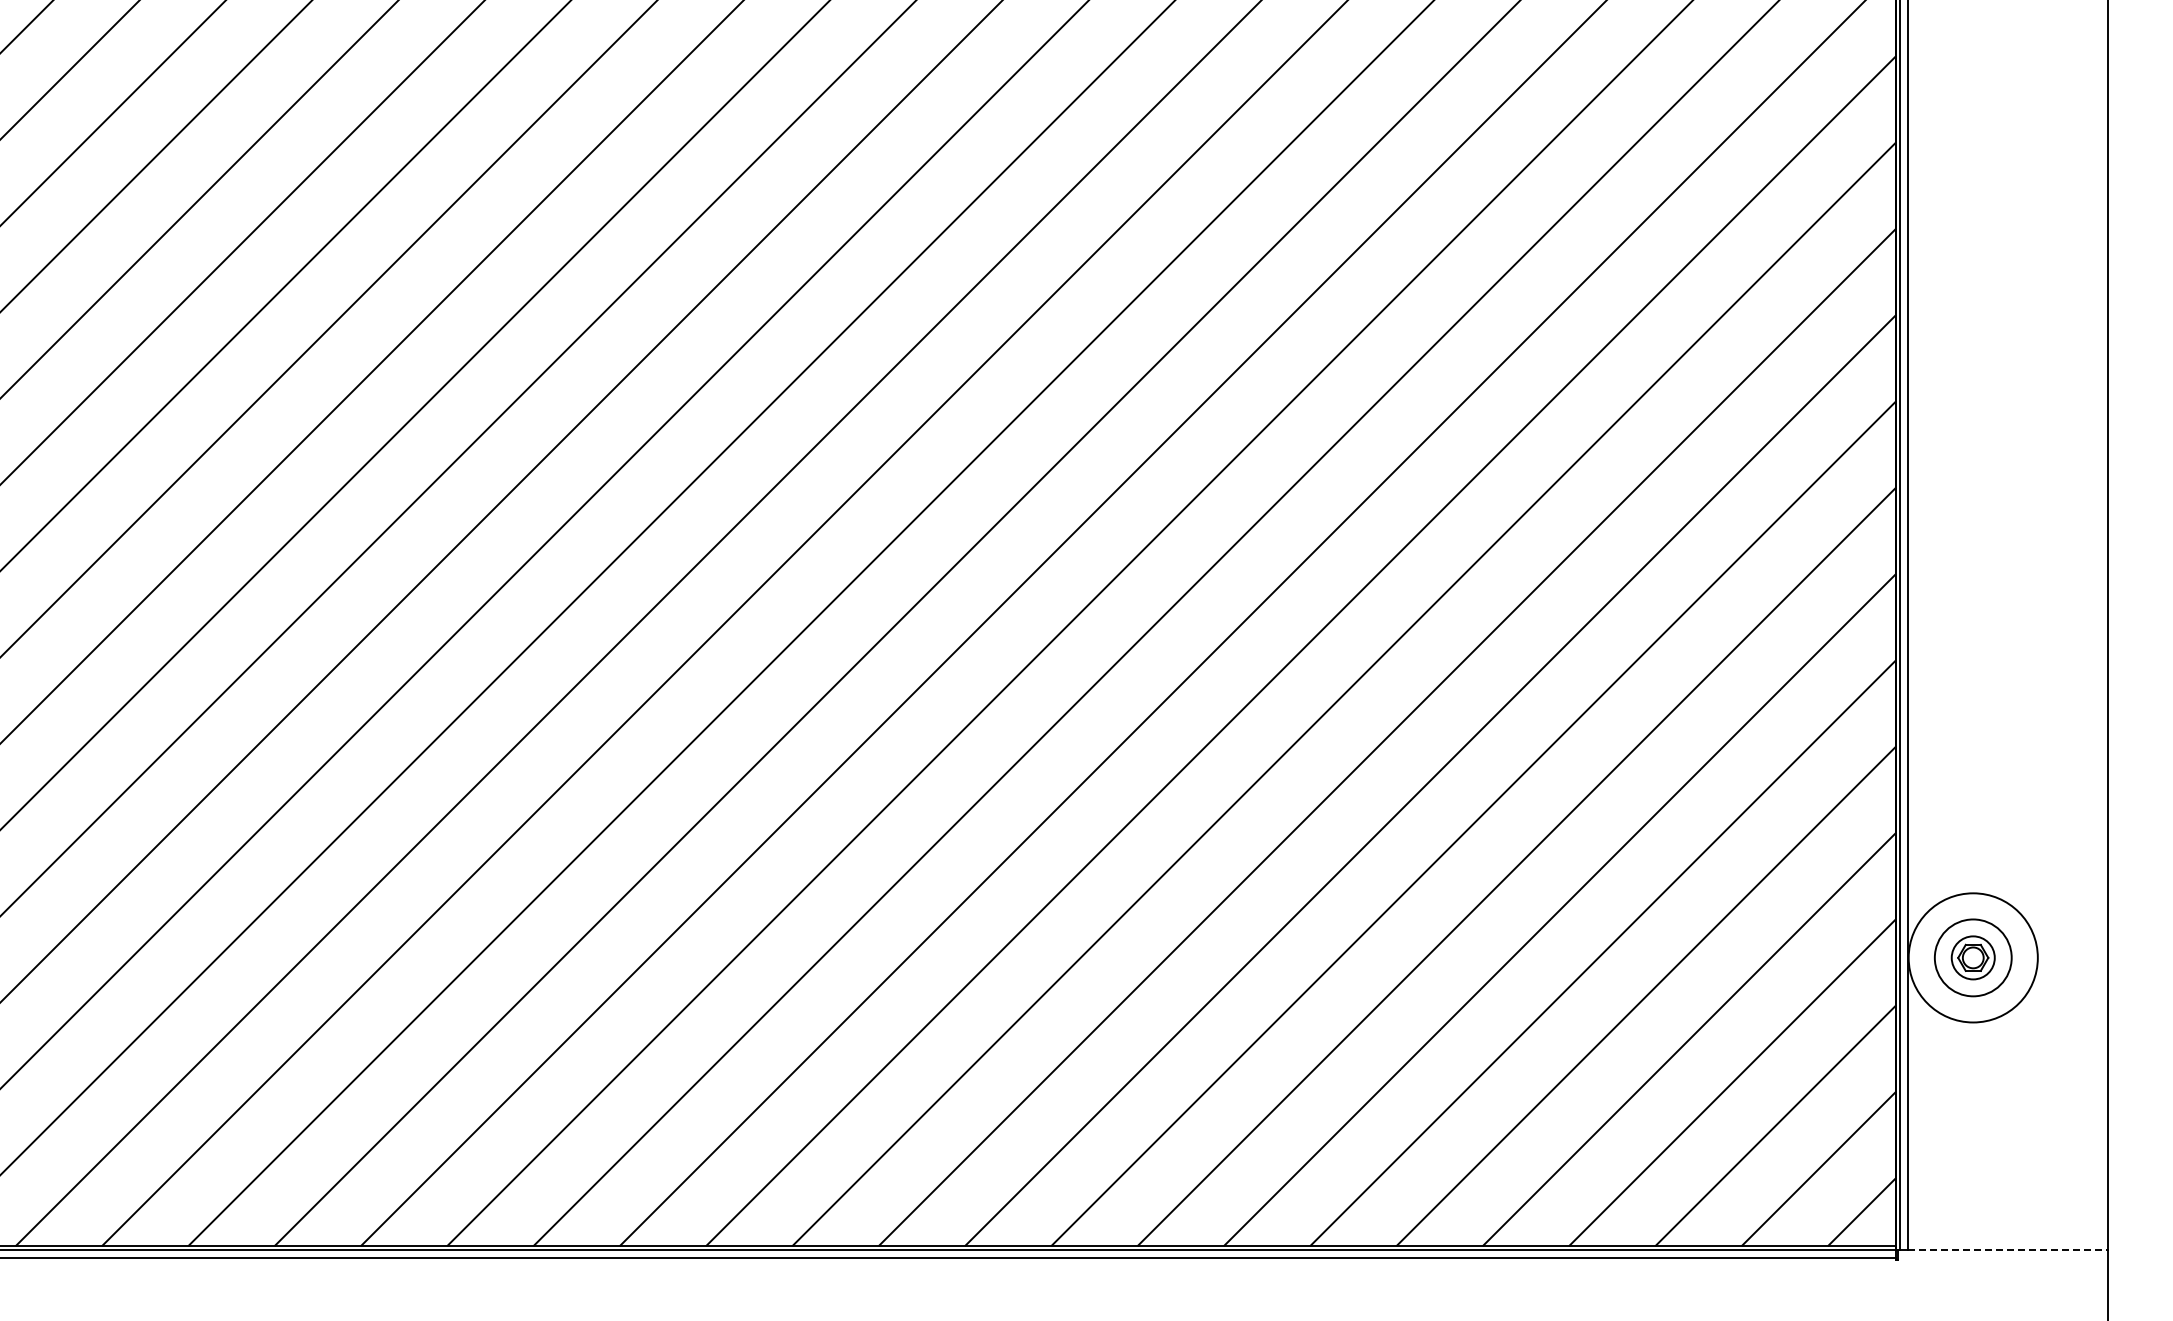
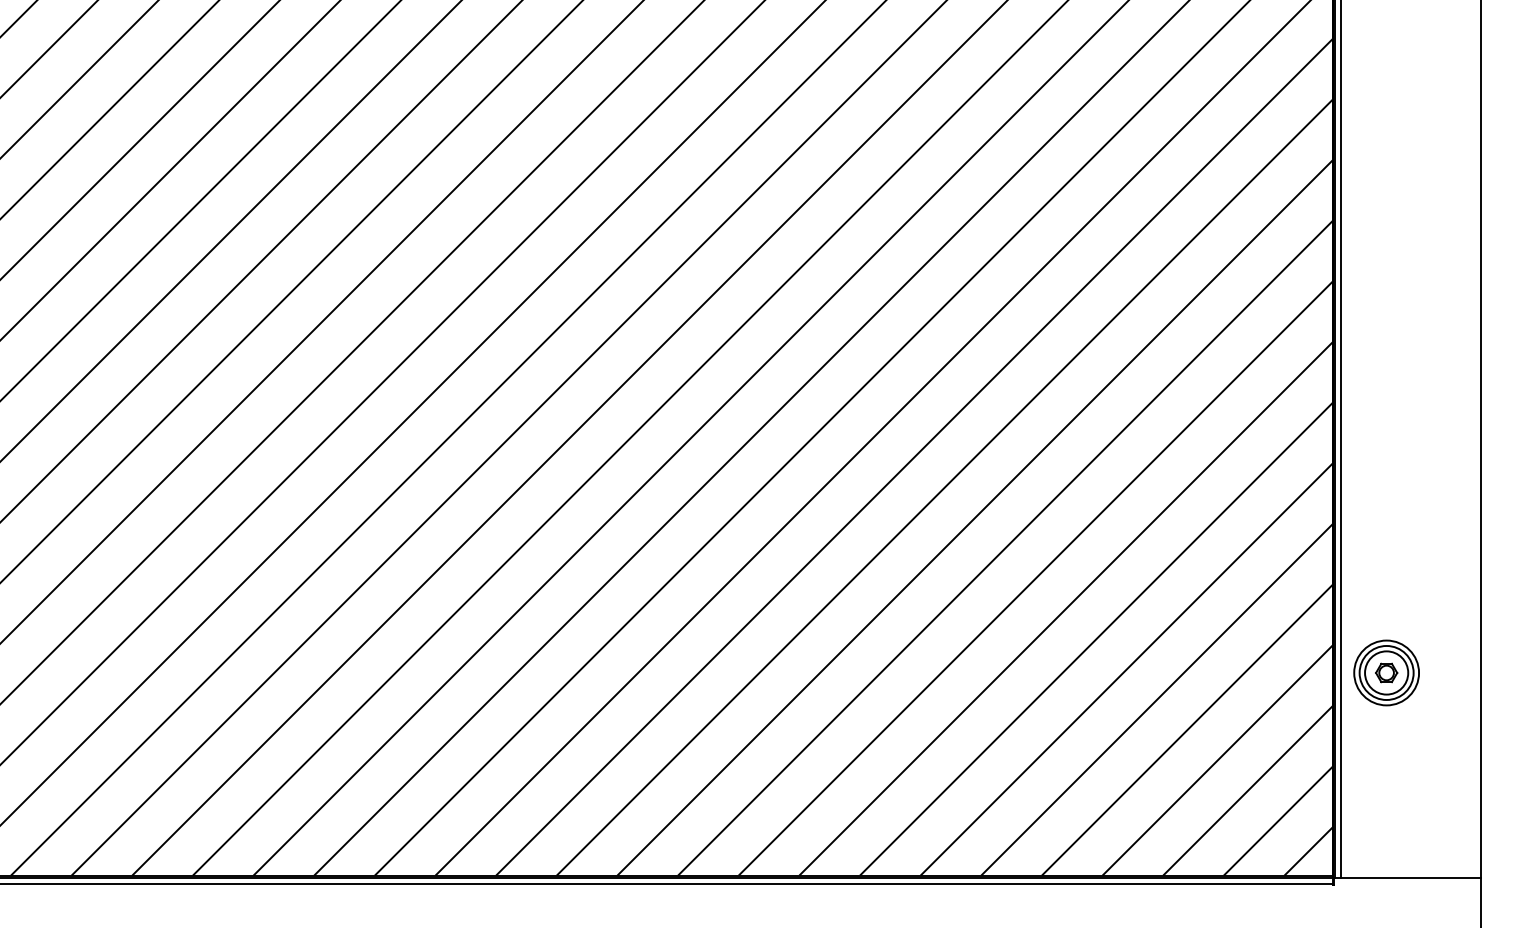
circle: (1973, 957) -> (1386, 672), size x0.71
circle: (1973, 957) -> (1386, 672), size x1.43
line: (2007, 1250) -> (1410, 878), dashed -> solid

